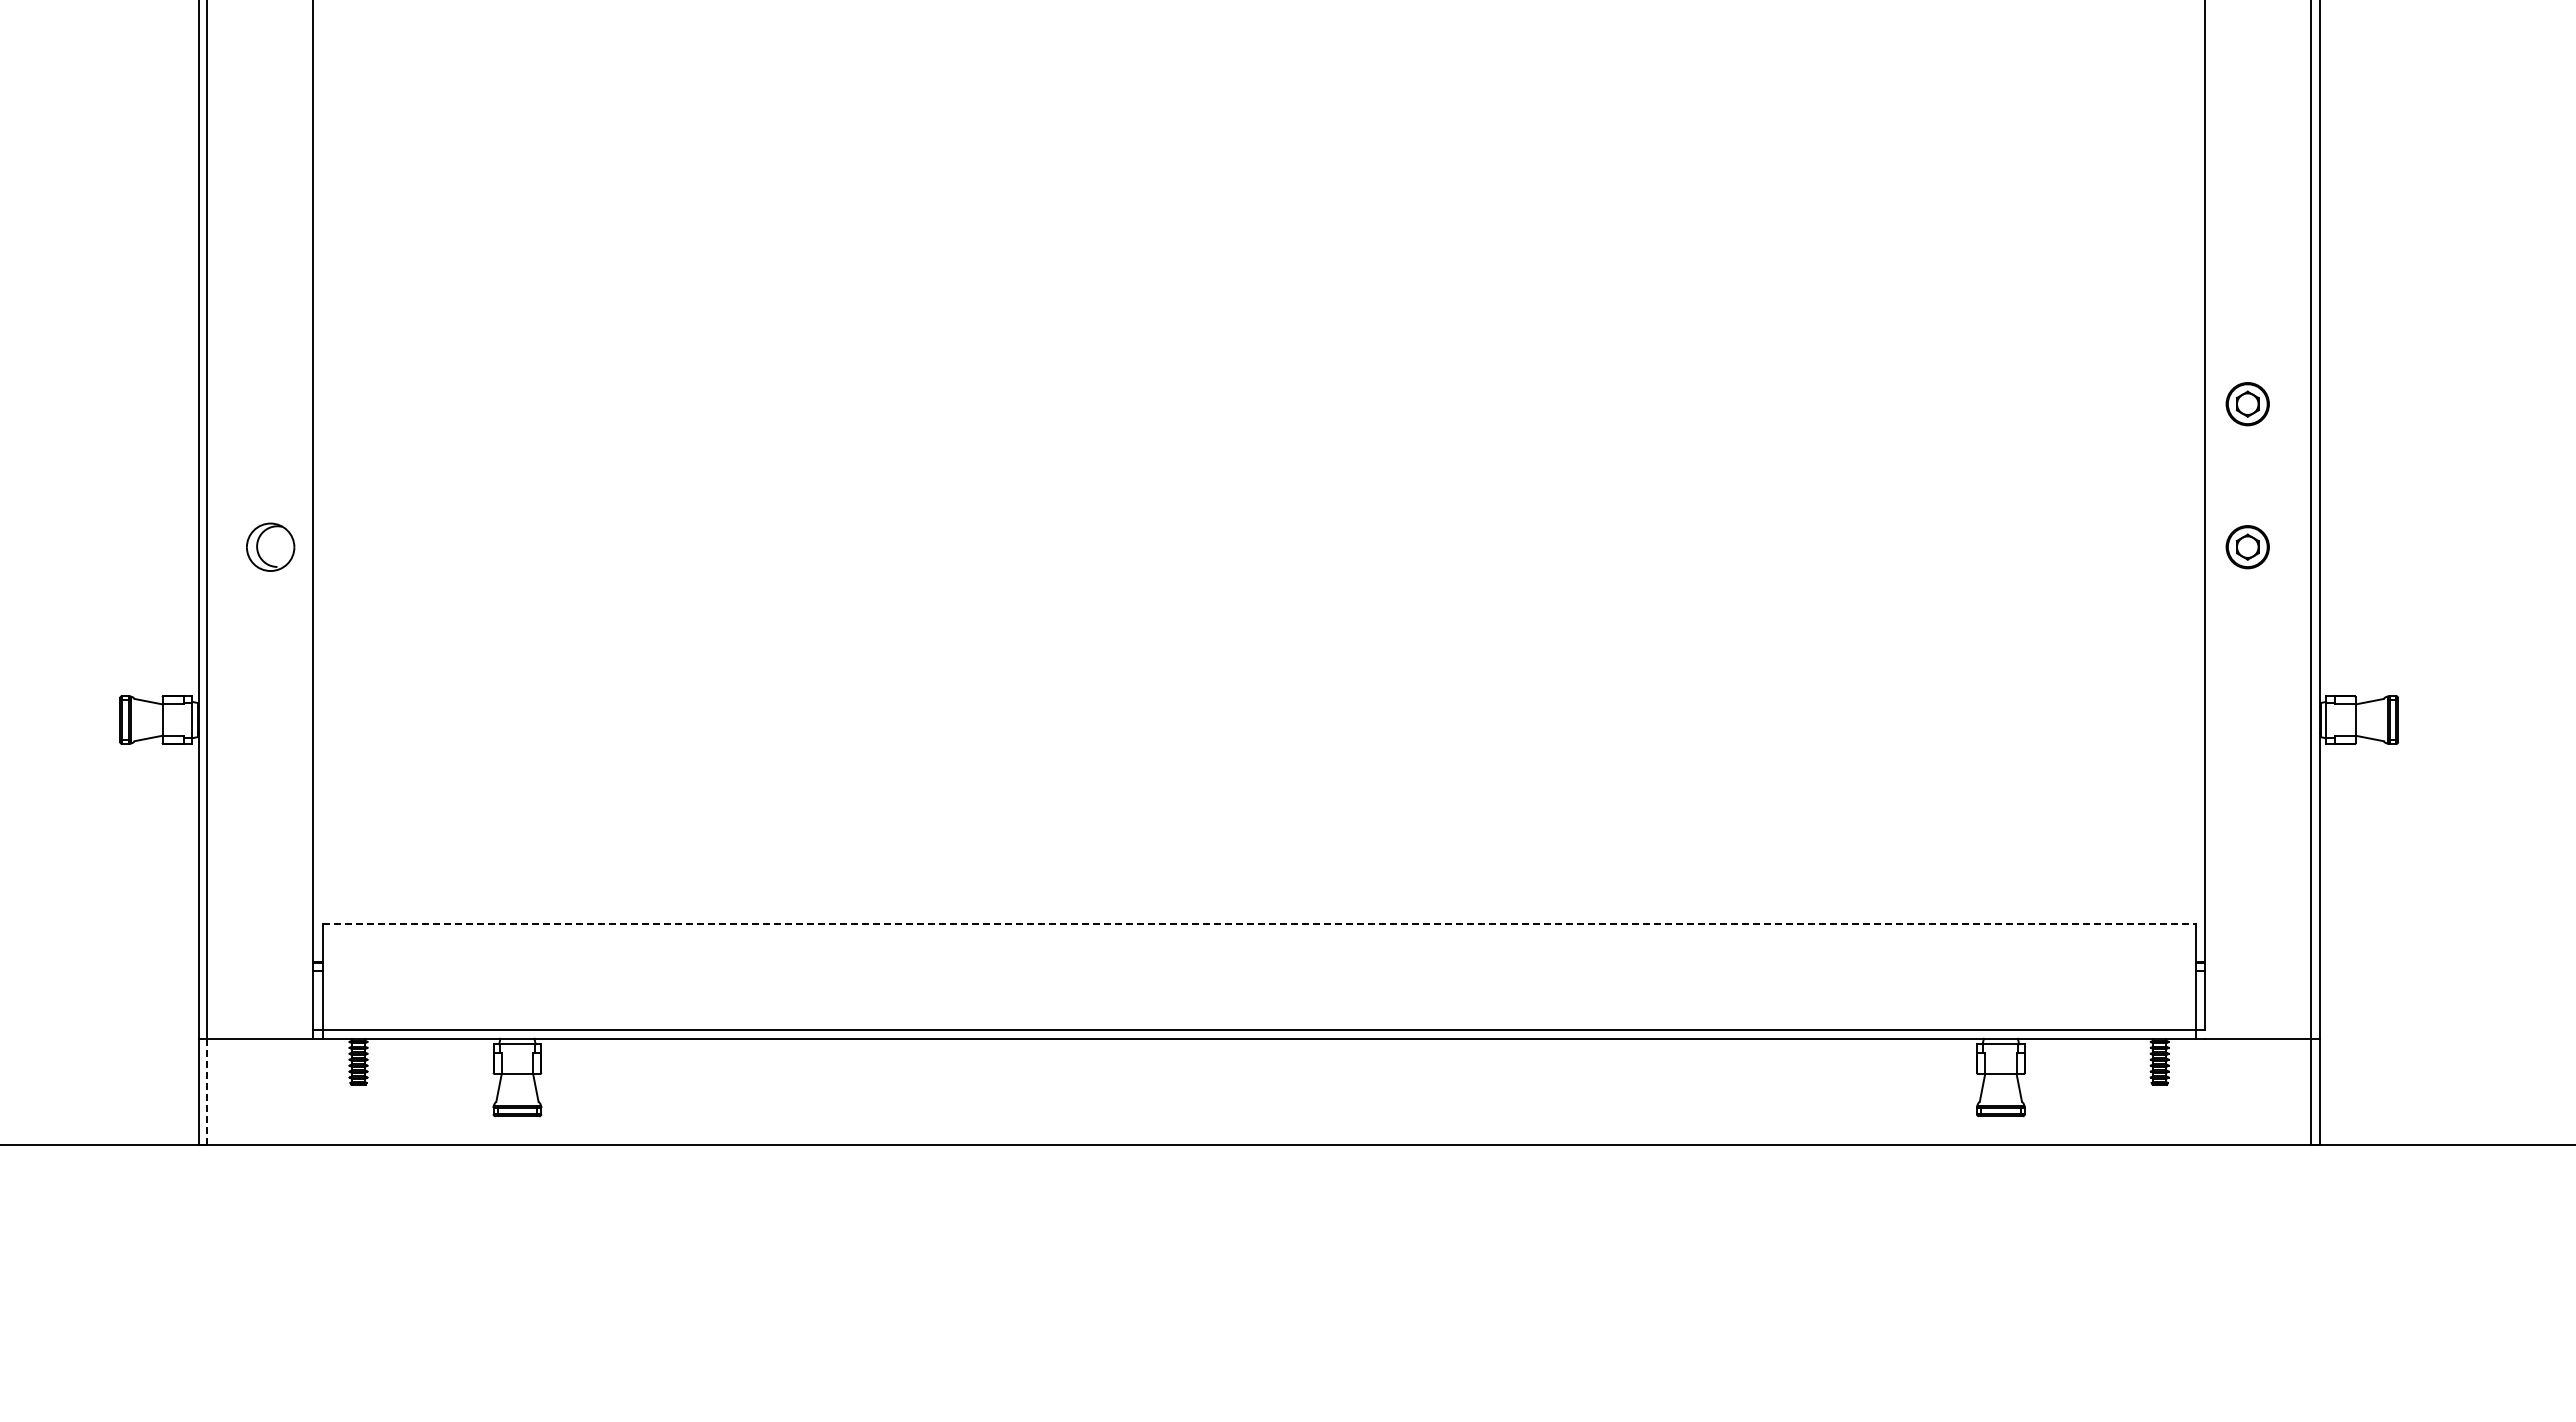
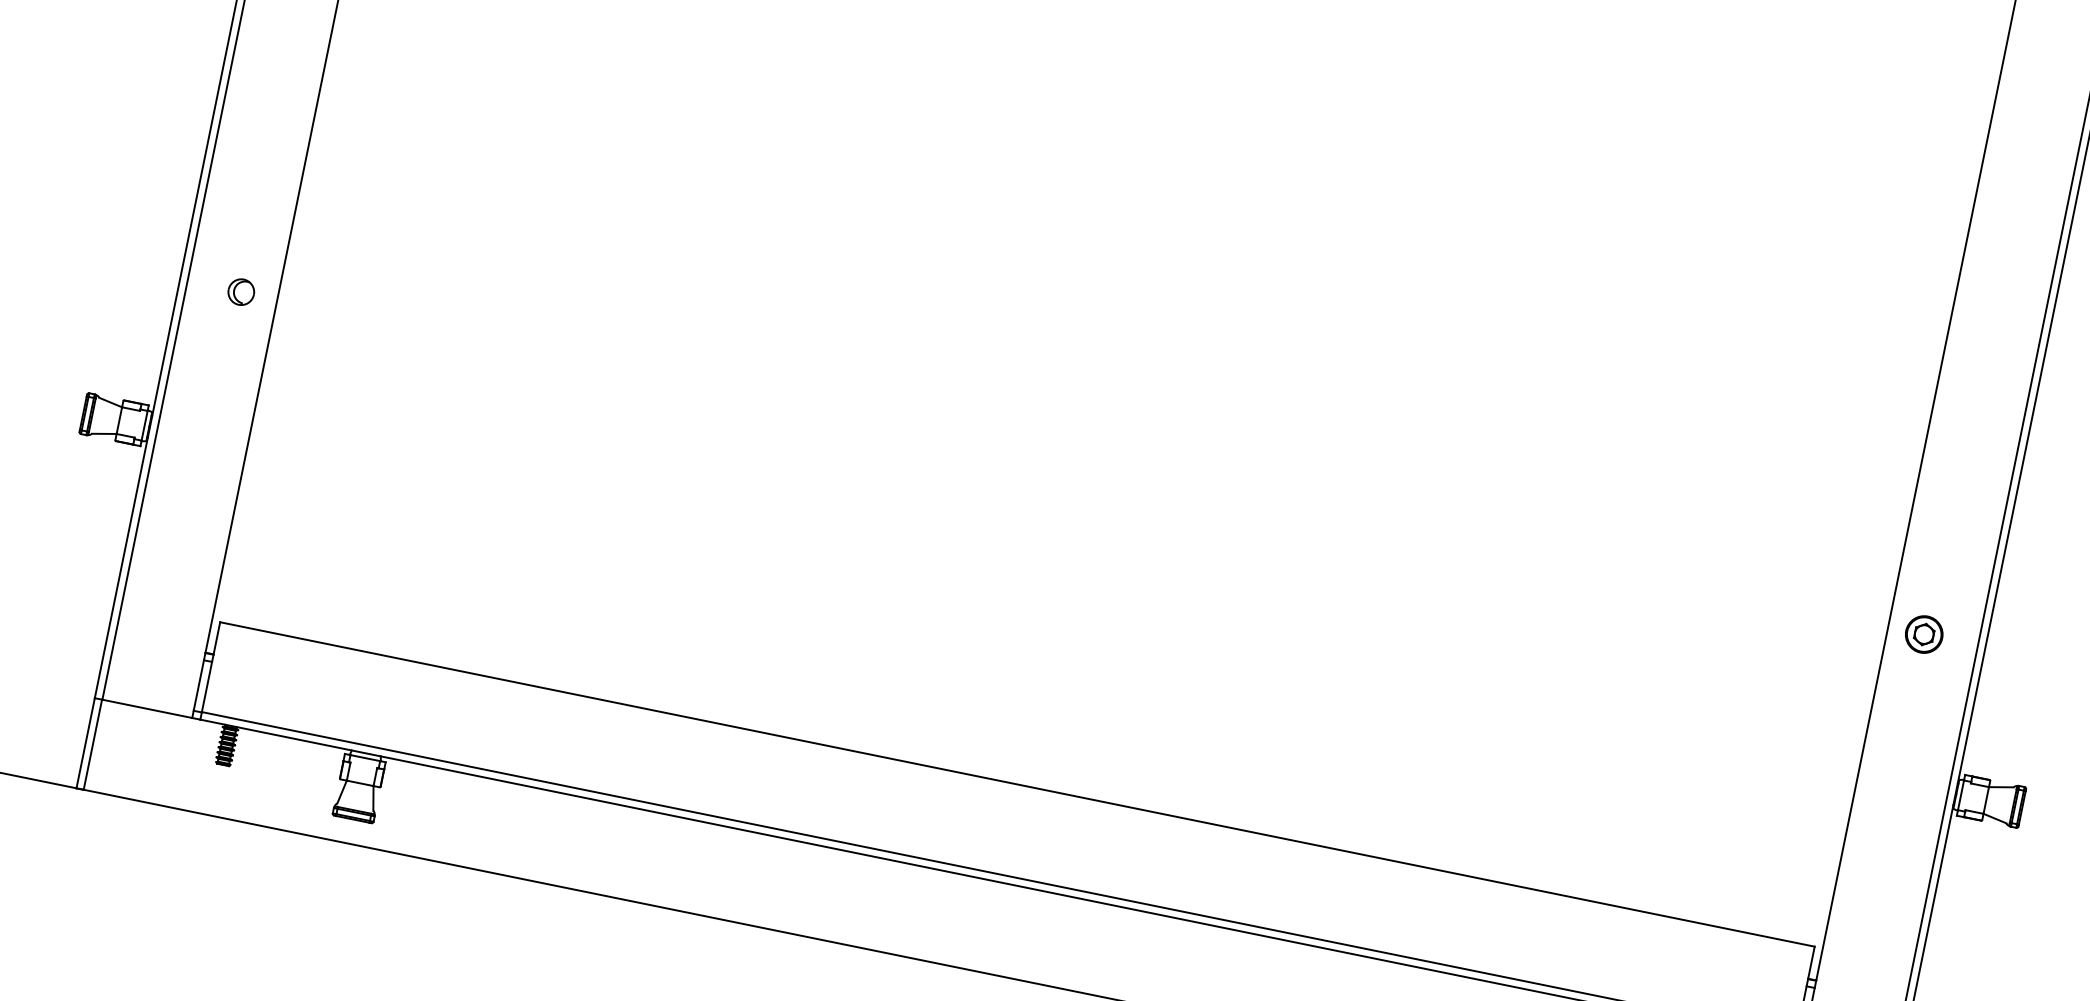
part: (2247, 404) -> (1948, 513), removed
part: (270, 546) -> (241, 291), size x0.62
line: (1259, 924) -> (1017, 784), dashed -> solid
line: (207, 1091) -> (93, 744), dashed -> solid

